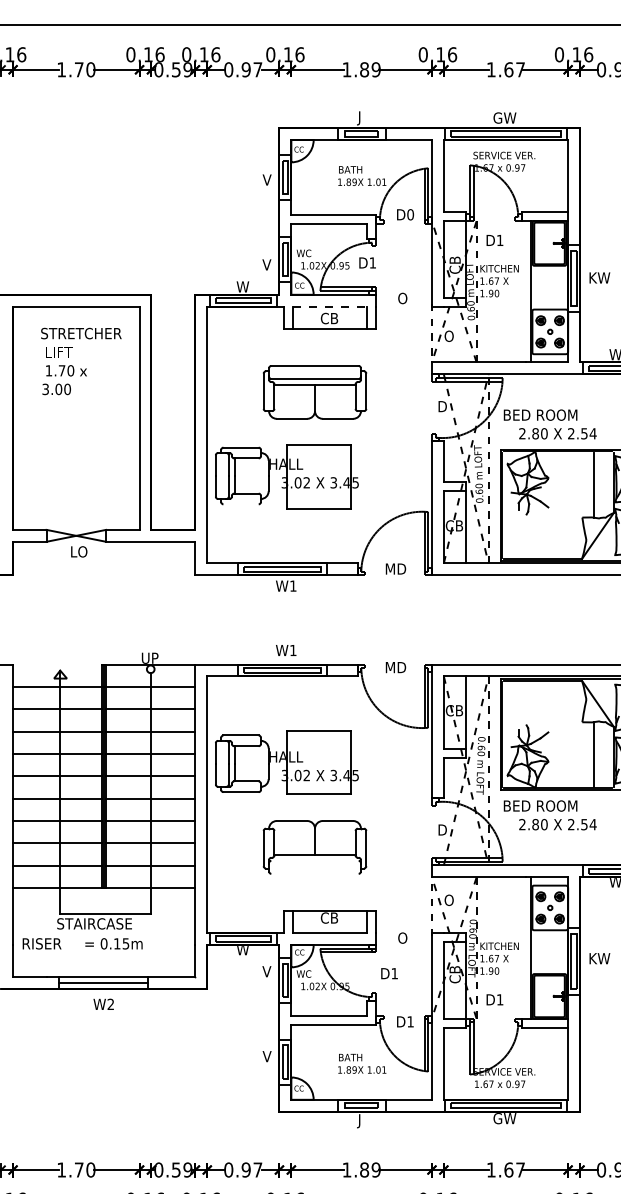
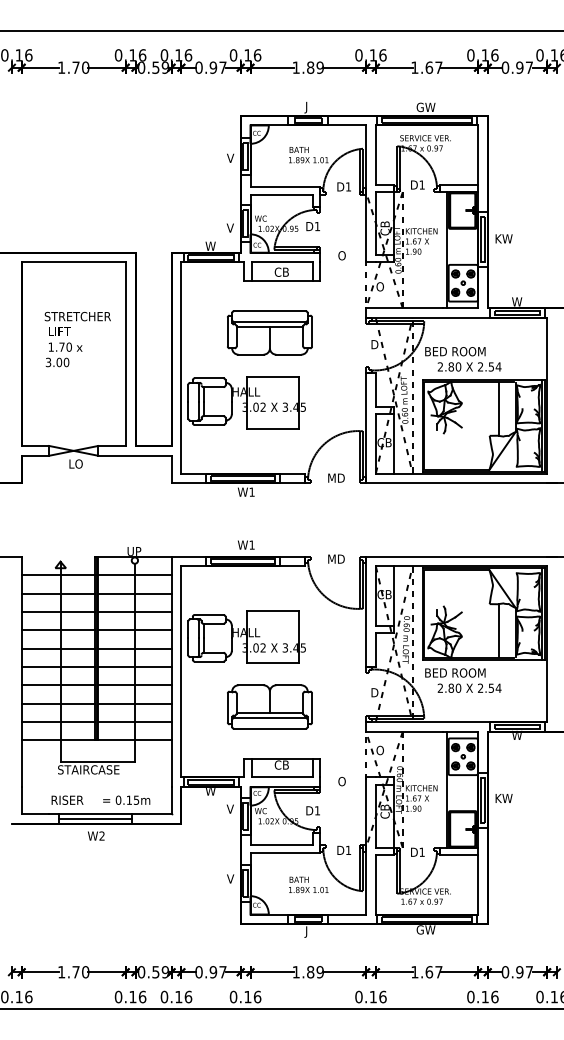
text: (410, 214) -> (348, 186), D0 -> D1
text: (494, 239) -> (417, 184), moved
line: (330, 306) -> (282, 262), dashed -> solid
text: (80, 361) -> (77, 339), moved
line: (240, 503) -> (208, 424), added
line: (314, 861) -> (269, 718), added
line: (314, 873) -> (269, 728), added
text: (82, 942) -> (100, 799), moved
text: (388, 973) -> (312, 810), moved
text: (494, 998) -> (417, 851), moved

